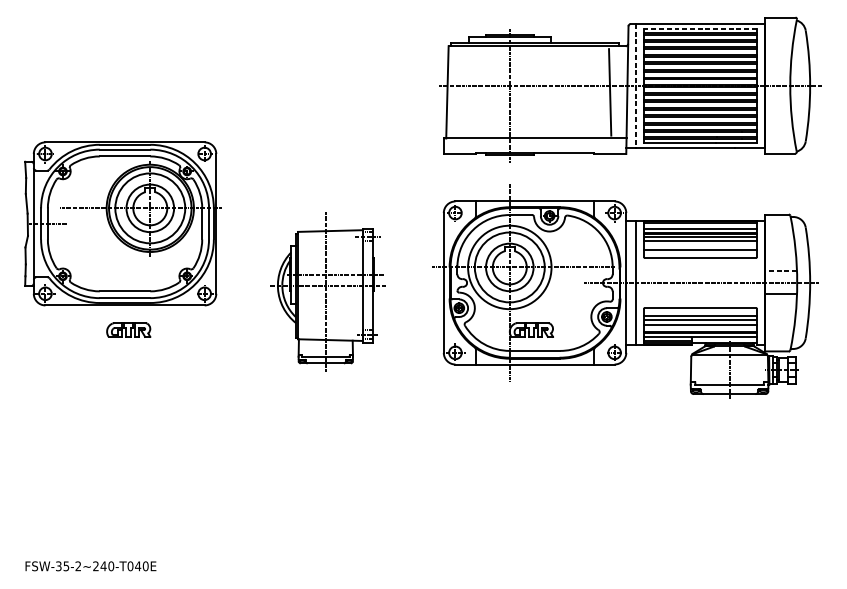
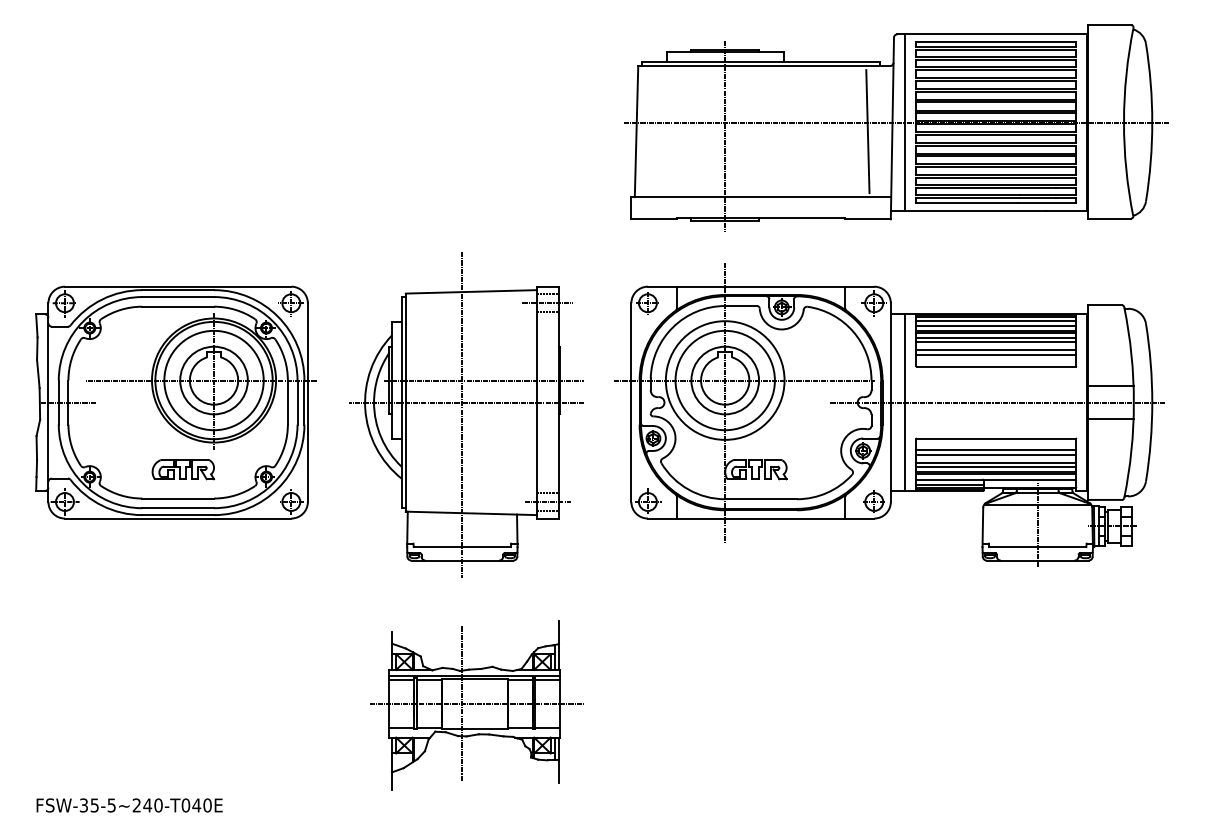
line: (699, 29) -> (995, 41), dashed -> solid
line: (636, 86) -> (905, 123), dashed -> solid
part: (123, 223) -> (175, 402), moved
line: (700, 225) -> (996, 320), added
line: (700, 245) -> (996, 349), added
line: (780, 271) -> (1110, 386), dashed -> solid
part: (327, 291) -> (466, 414), size x1.43
line: (700, 328) -> (996, 467), added
part: (334, 495) -> (476, 705), added
text: (78, 566) -> (111, 805), FSW-35-2~240-T040E -> FSW-35-5~240-T040E

